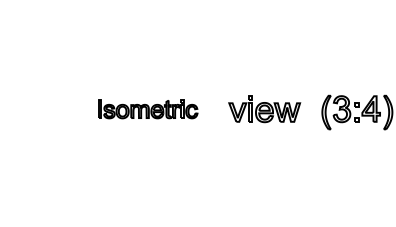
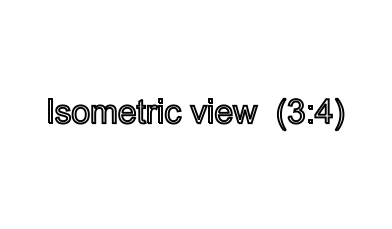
part: (147, 109) -> (114, 111), size x1.43

